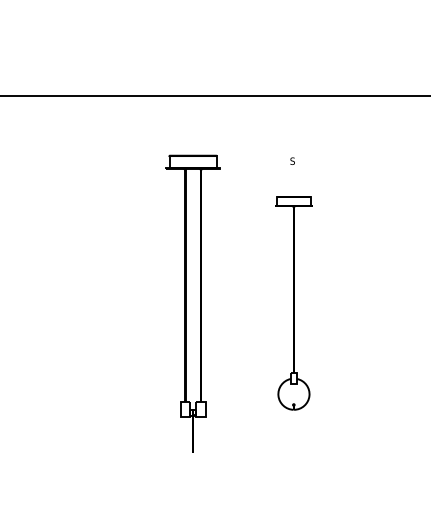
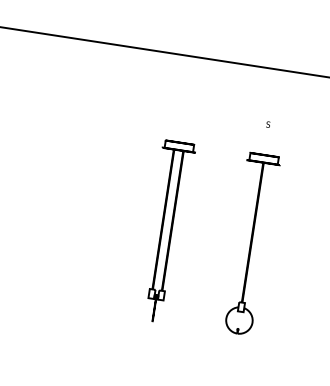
part: (192, 302) -> (166, 230), size x0.71

